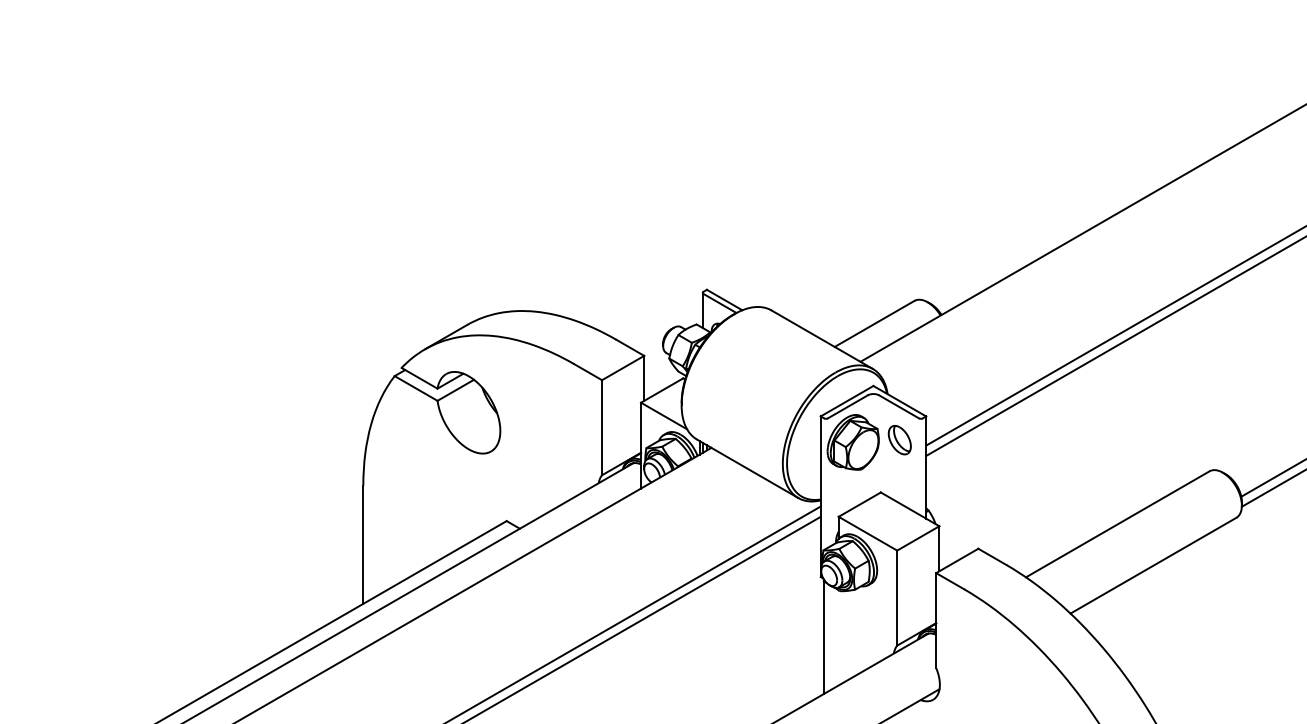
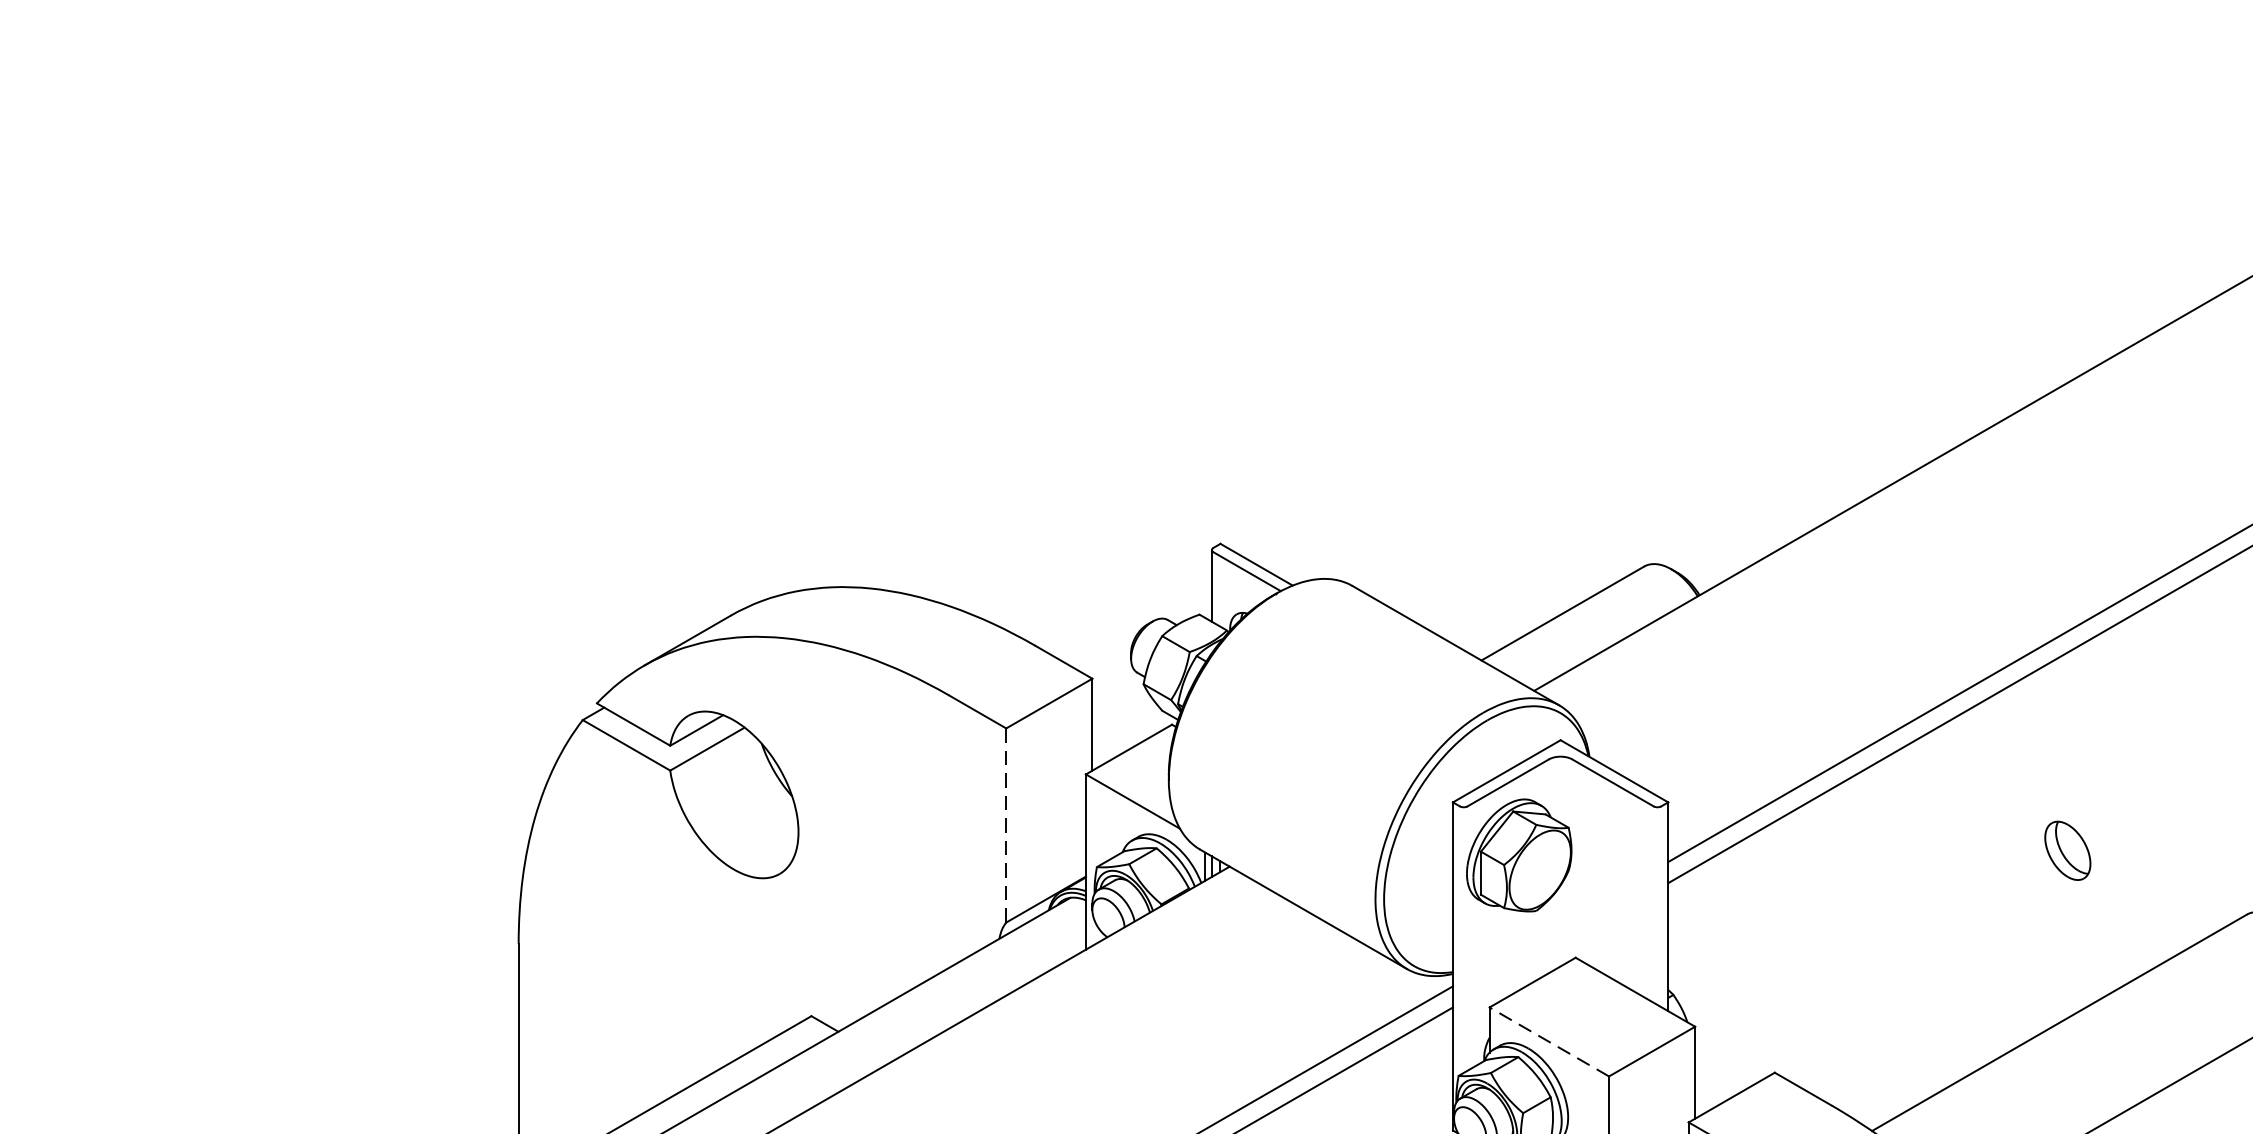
line: (602, 427) -> (1007, 825), solid -> dashed
part: (899, 440) -> (2067, 851), moved
line: (867, 533) -> (1548, 1041), solid -> dashed

